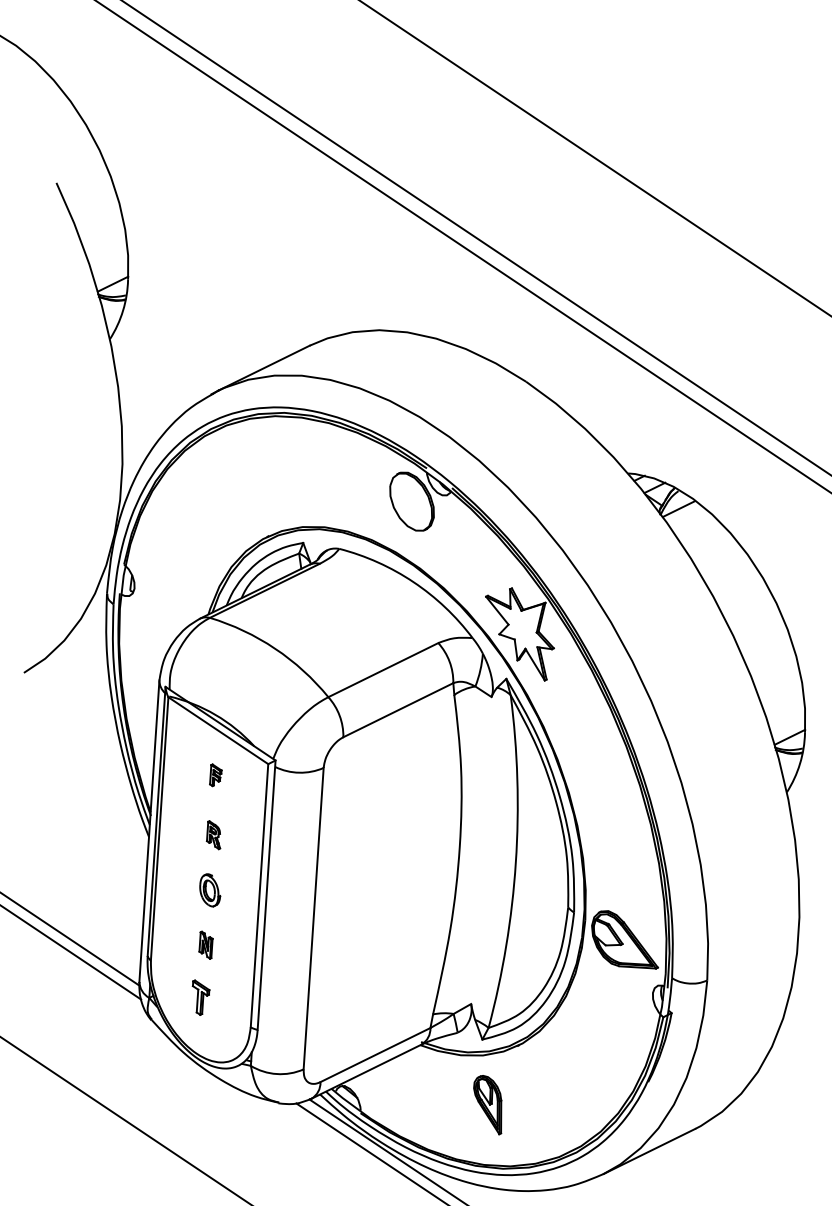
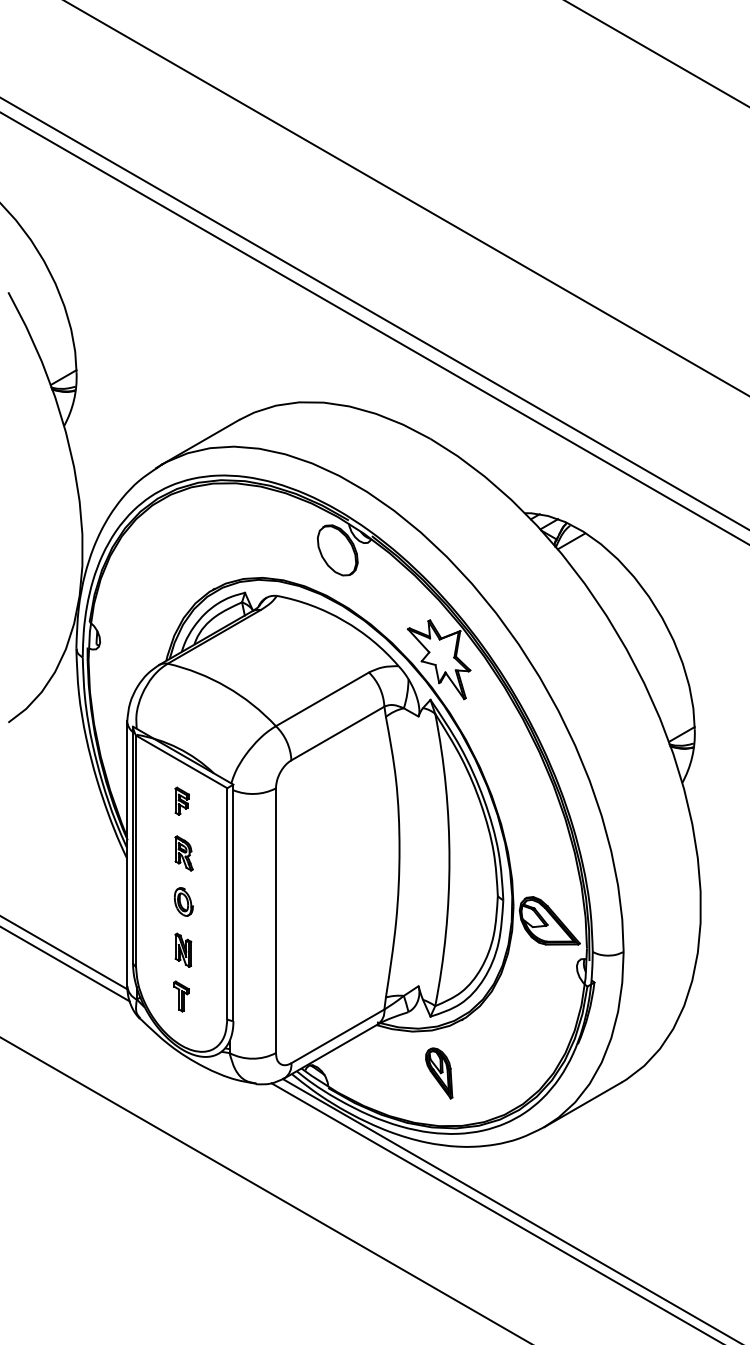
part: (215, 774) -> (181, 800), size x1.43
part: (213, 835) -> (183, 853), size x1.43
part: (206, 944) -> (183, 949), size x1.43

